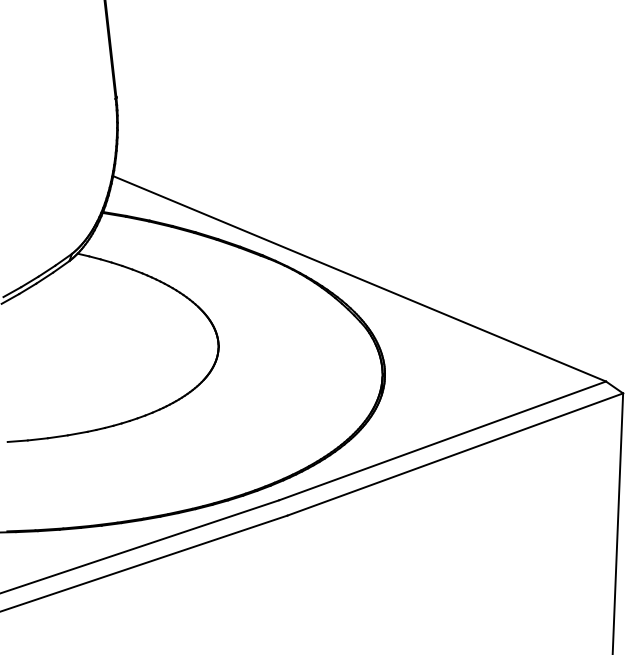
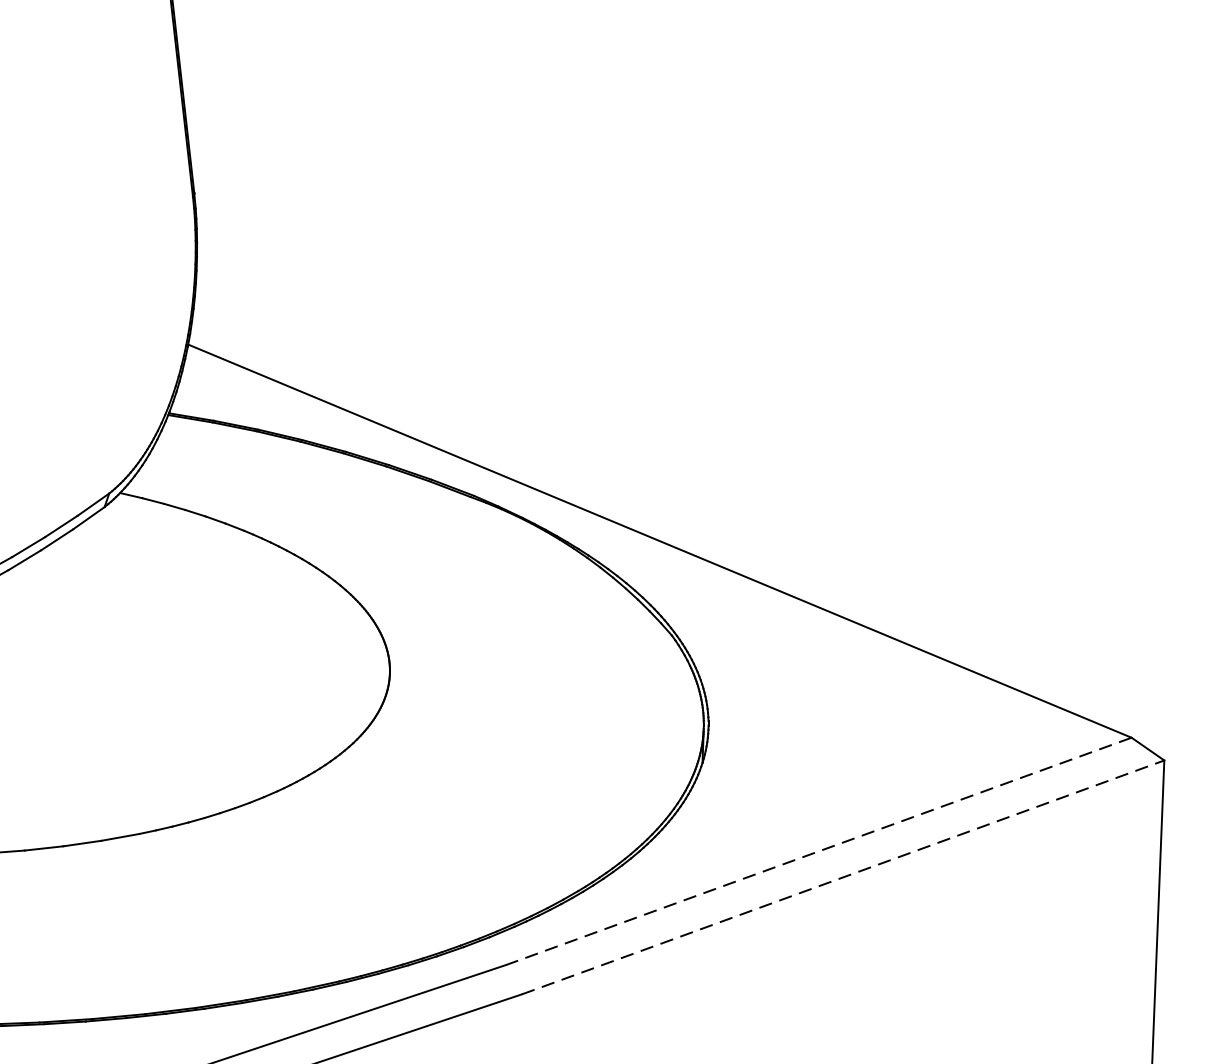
line: (442, 440) -> (818, 850), solid -> dashed
line: (455, 454) -> (843, 877), solid -> dashed

